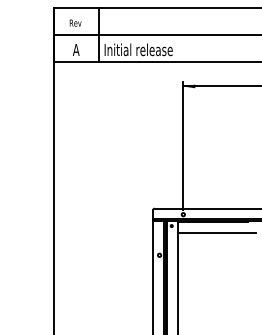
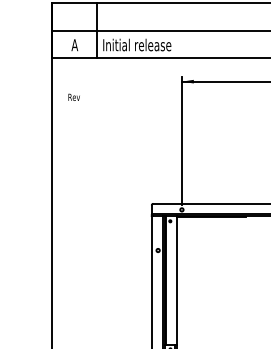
text: (74, 22) -> (73, 96), moved
line: (216, 232) -> (215, 227), removed

